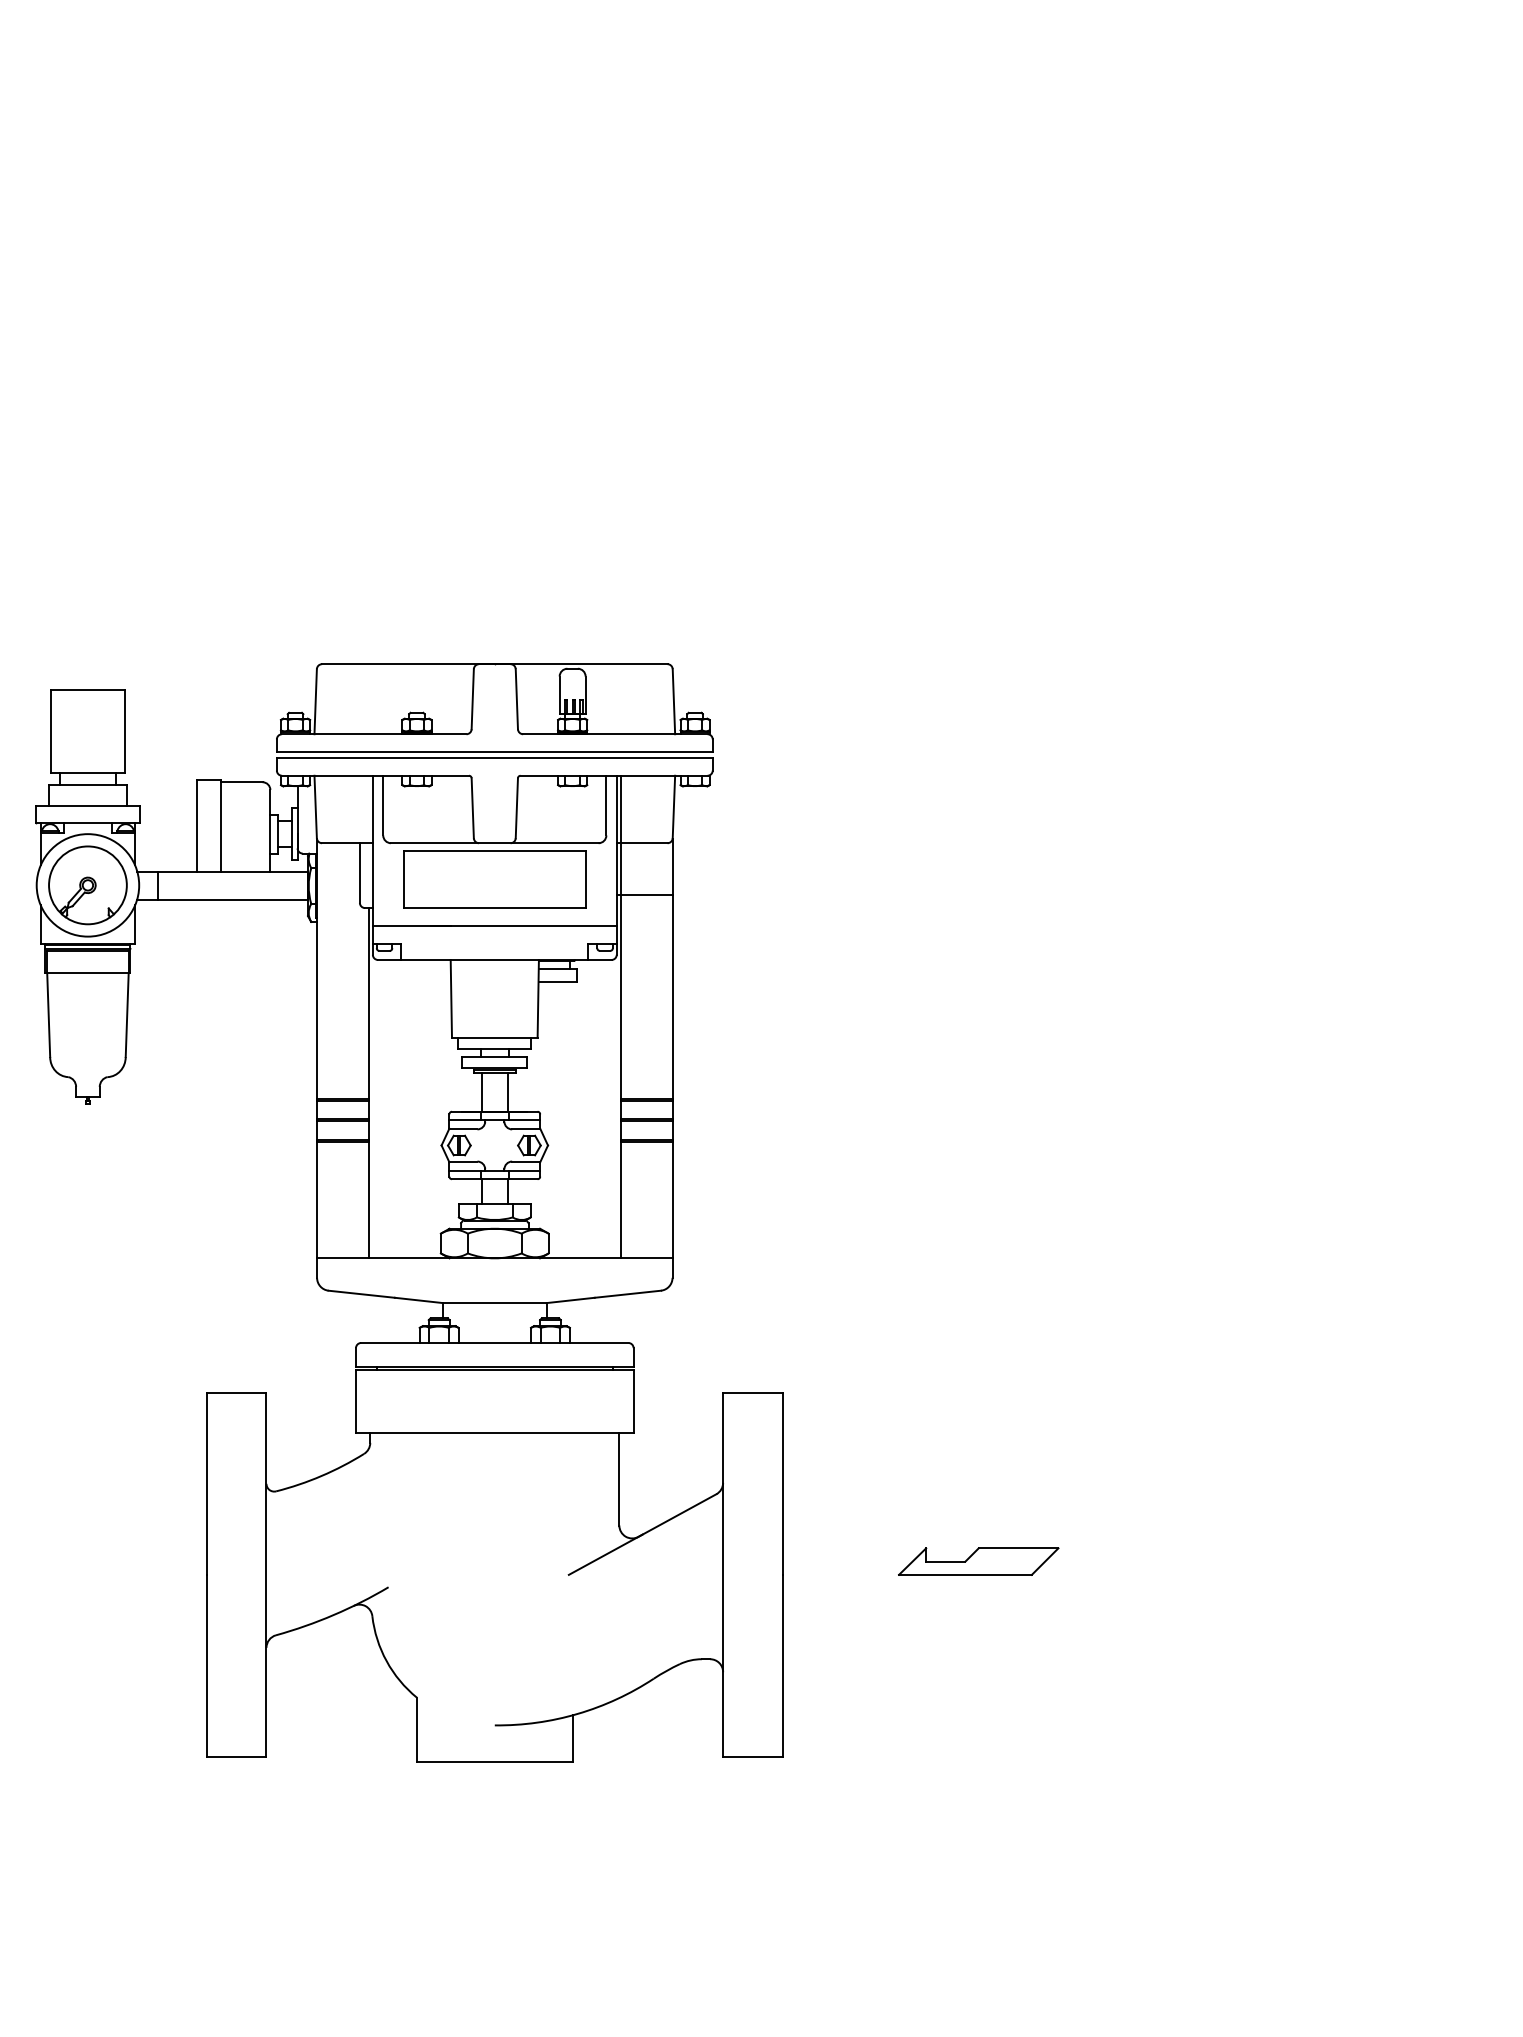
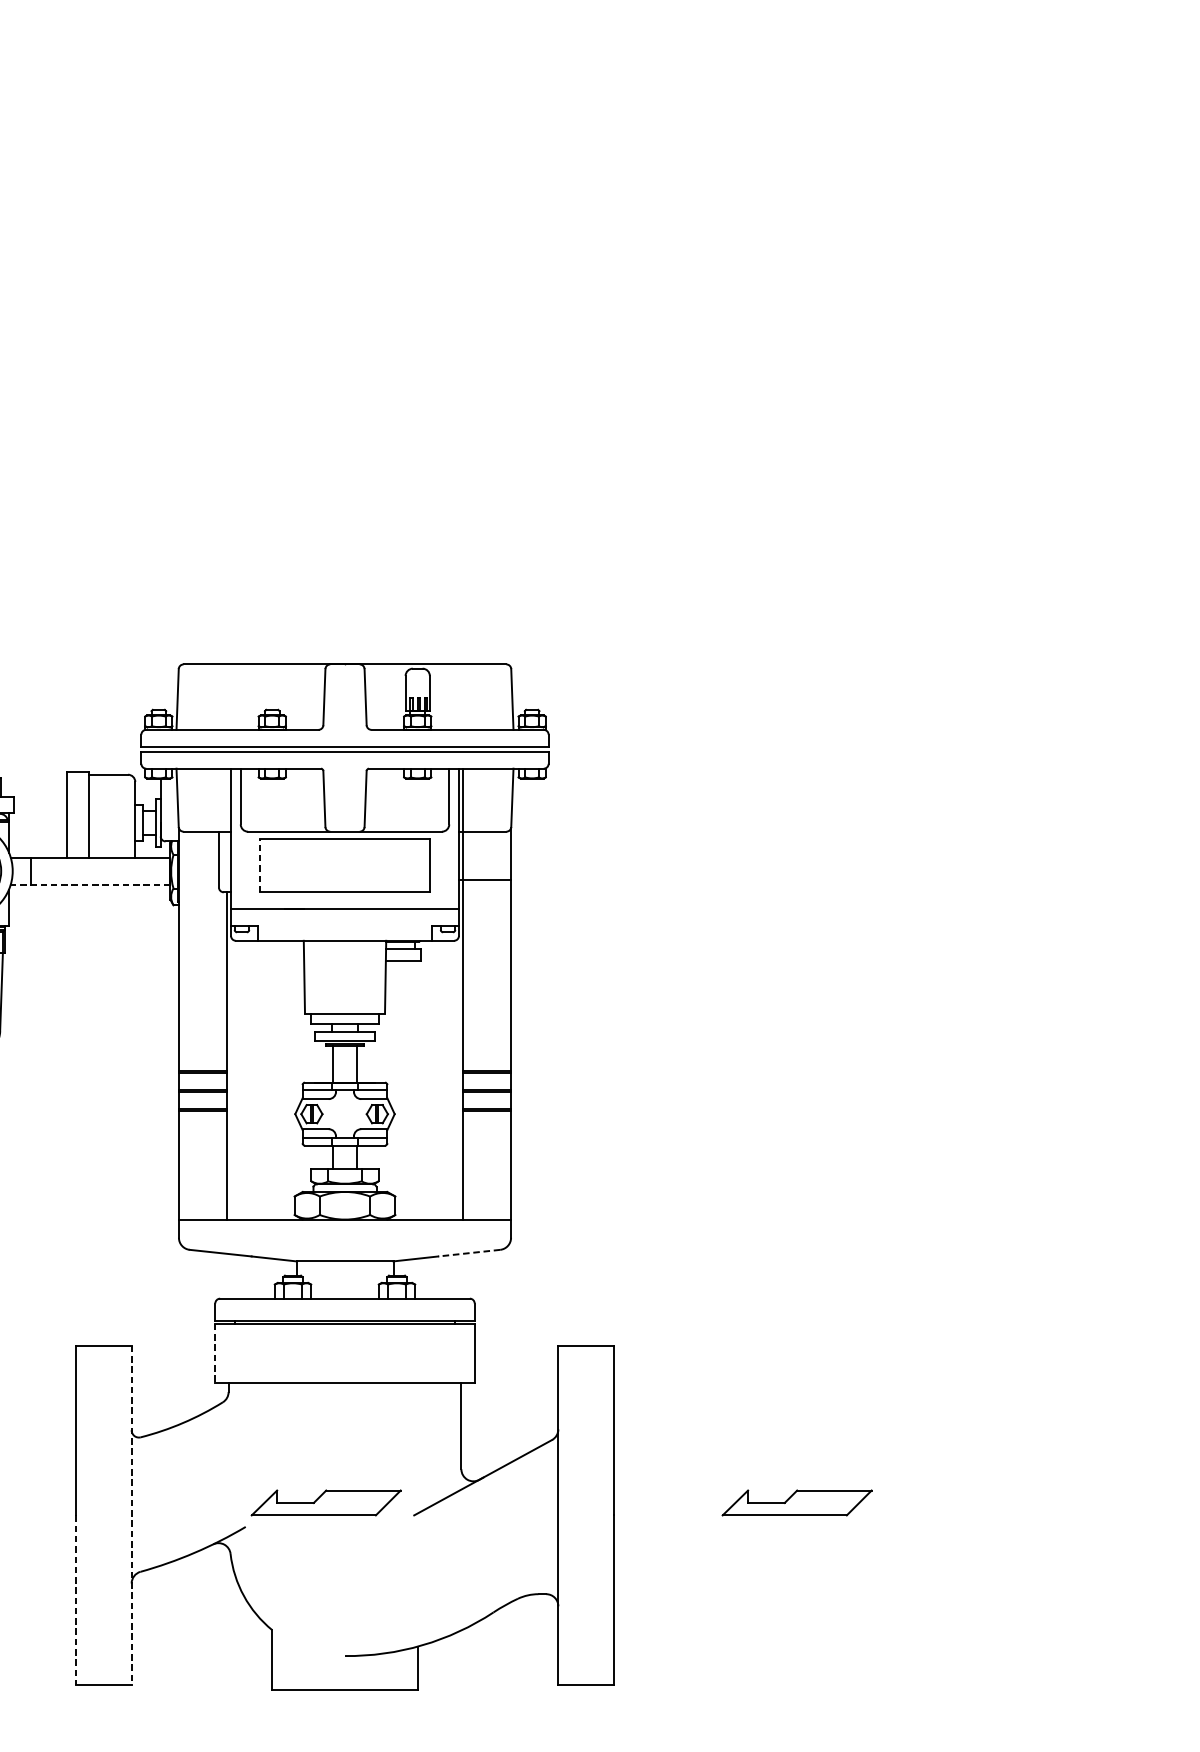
line: (404, 879) -> (260, 865), solid -> dashed
line: (222, 900) -> (90, 885), solid -> dashed
line: (627, 1294) -> (468, 1253), solid -> dashed
line: (356, 1401) -> (215, 1353), solid -> dashed
part: (474, 1561) -> (326, 1502), added
line: (266, 1574) -> (131, 1515), solid -> dashed
line: (206, 1665) -> (75, 1600), solid -> dashed

